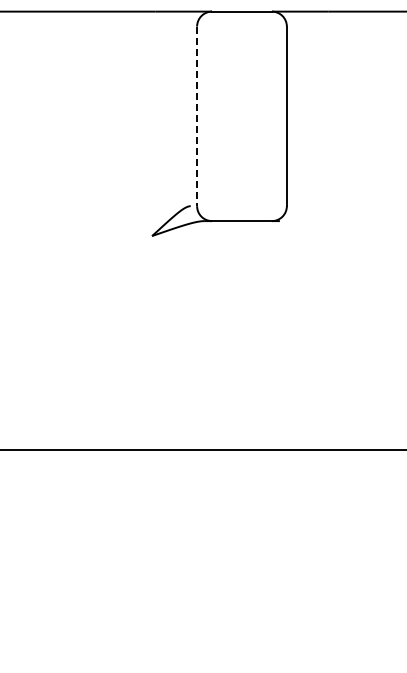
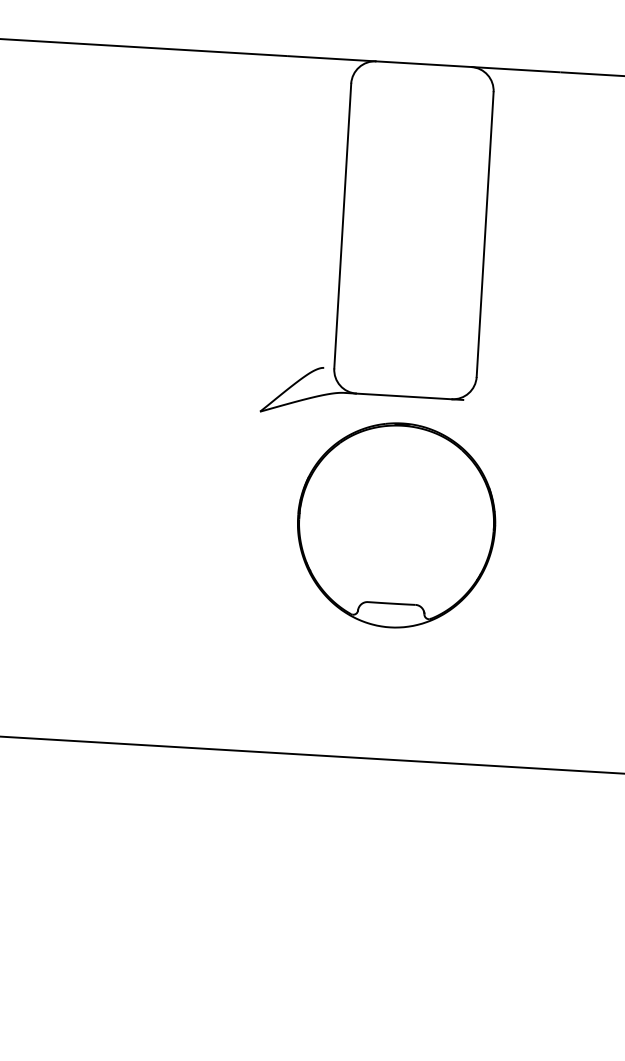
line: (197, 116) -> (343, 226), dashed -> solid
part: (241, 302) -> (395, 525), added

